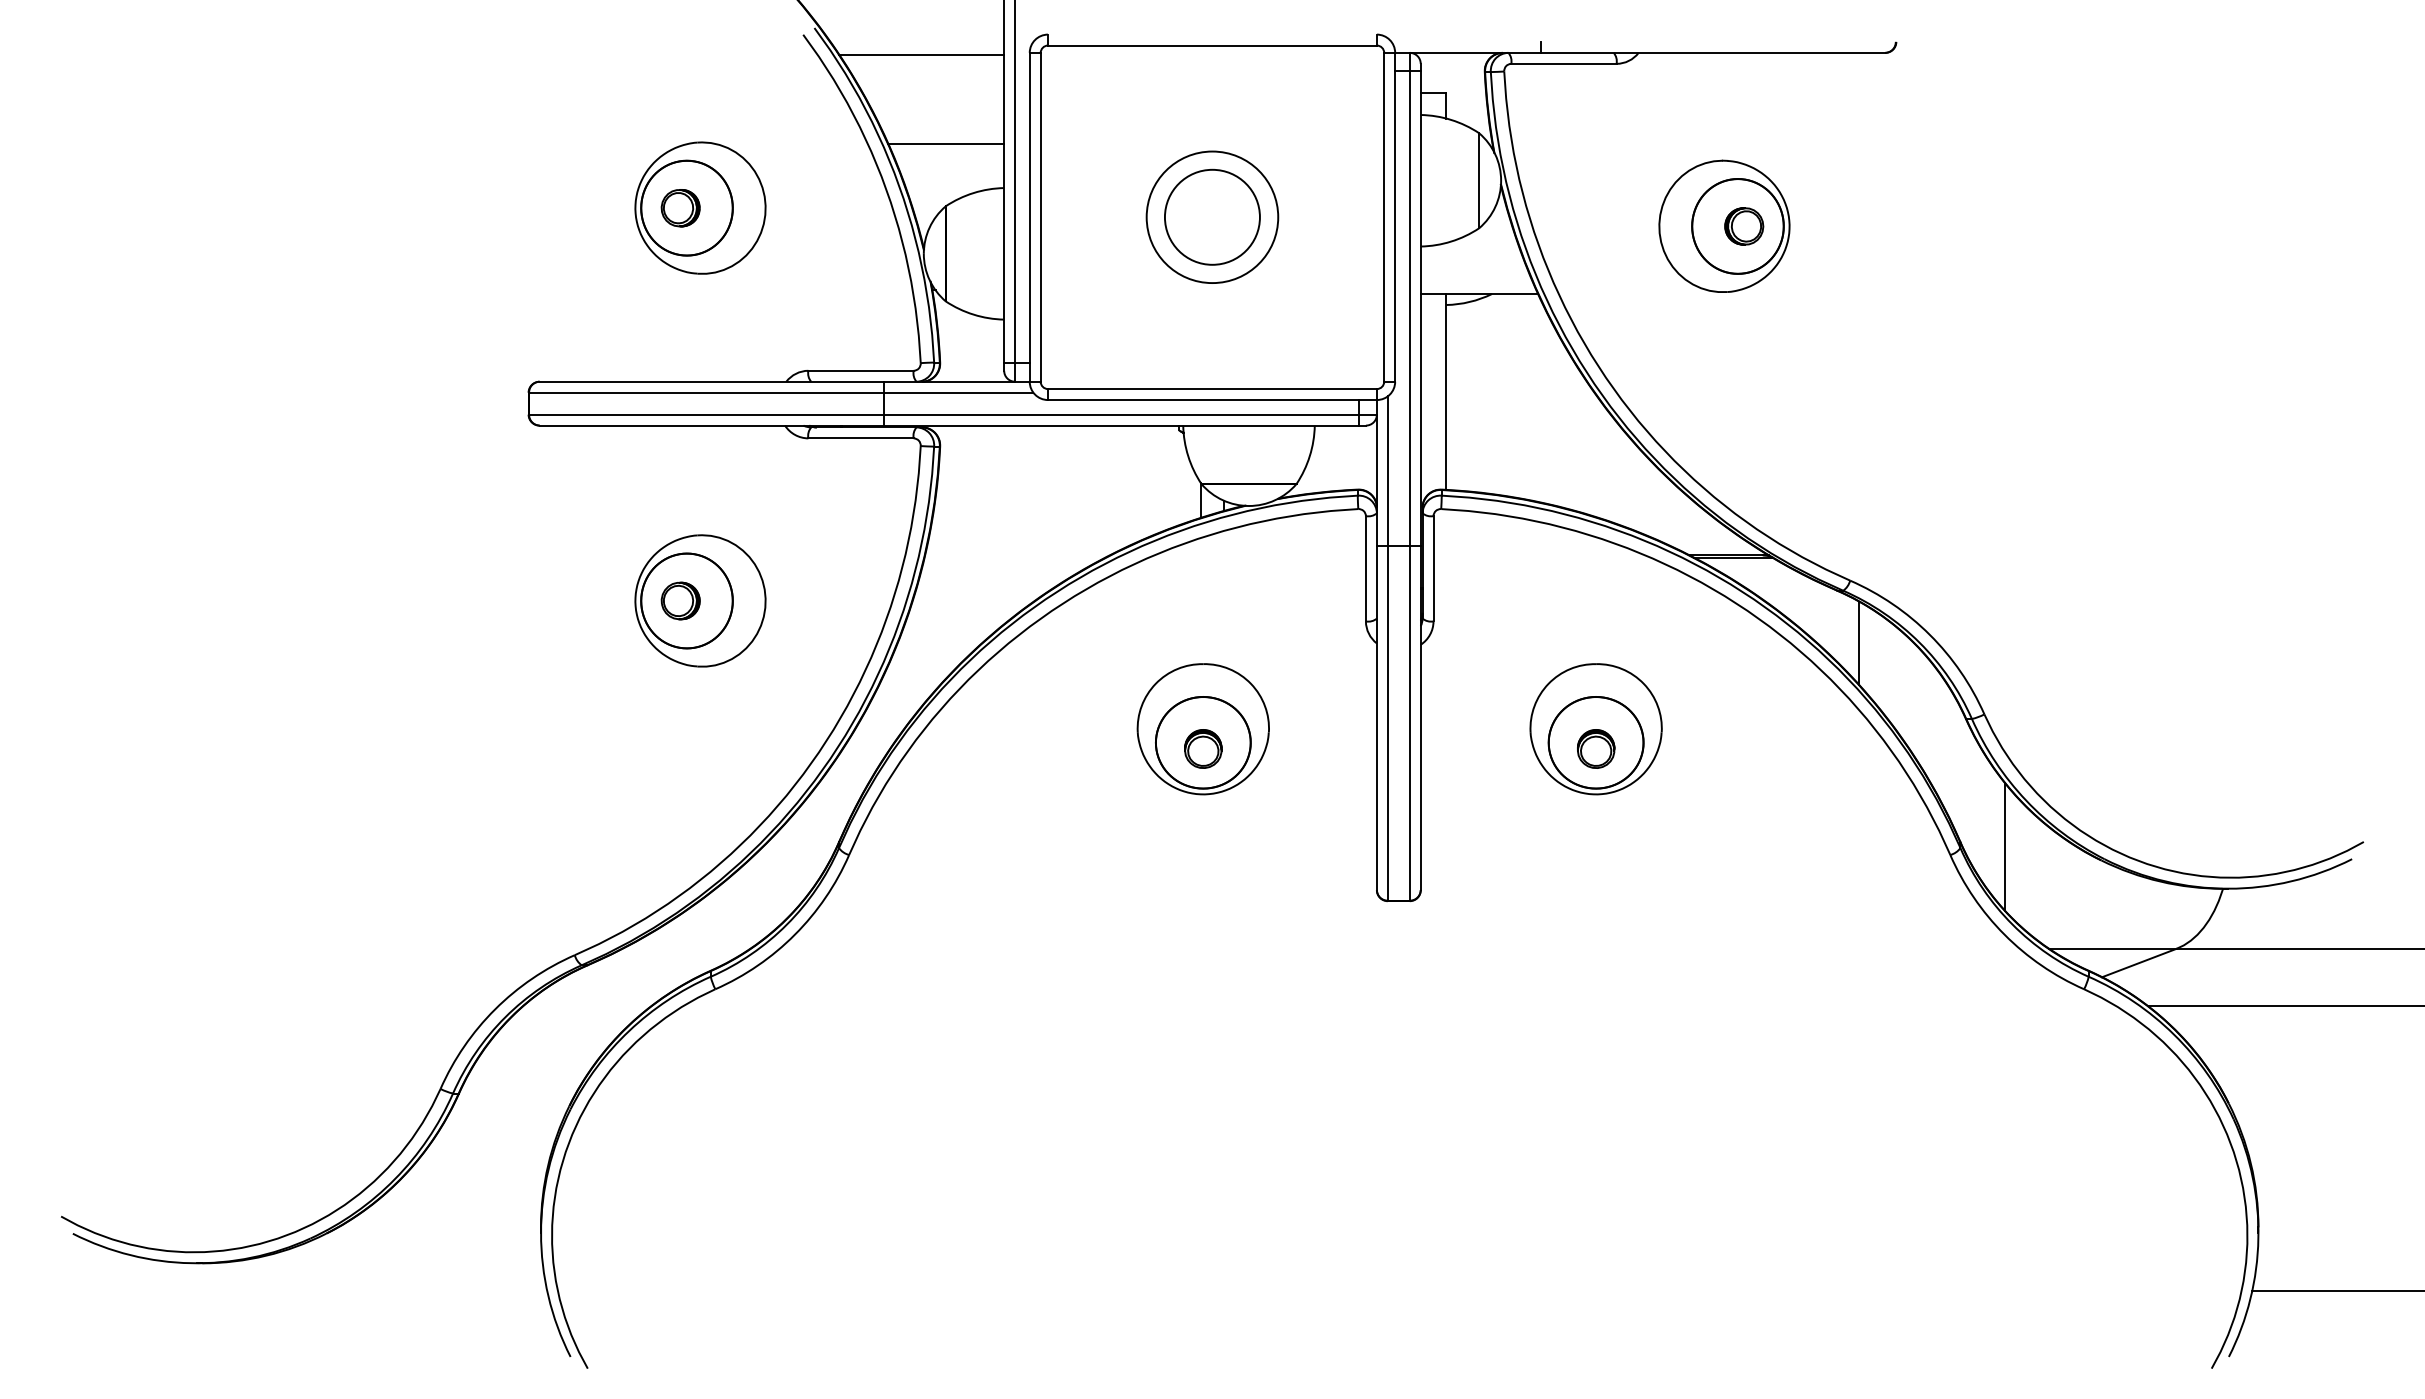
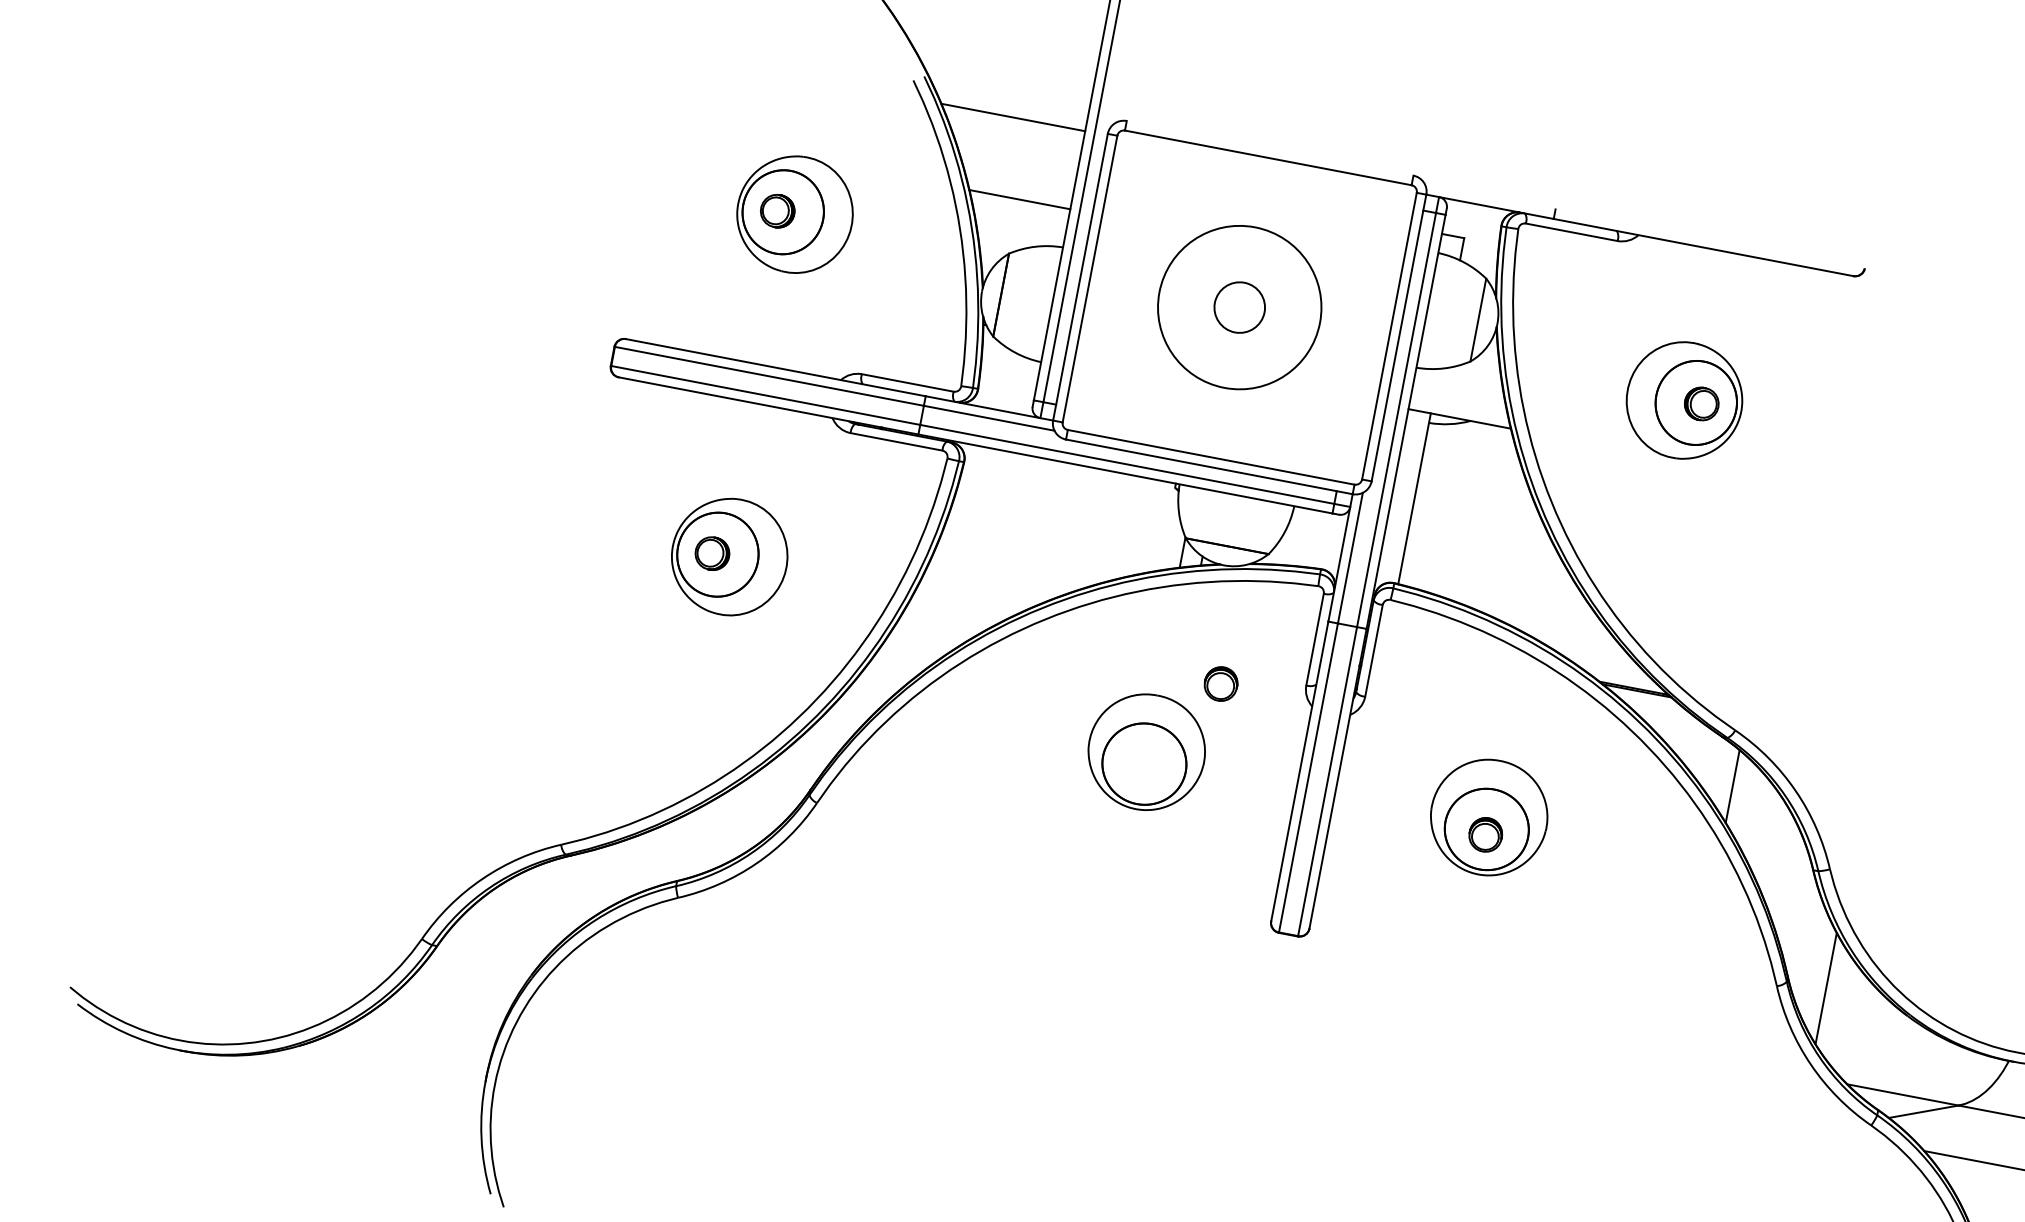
circle: (1211, 216) -> (1239, 306), size x0.6
circle: (1212, 217) -> (1239, 307), size x1.4
part: (1203, 748) -> (1221, 683), moved

